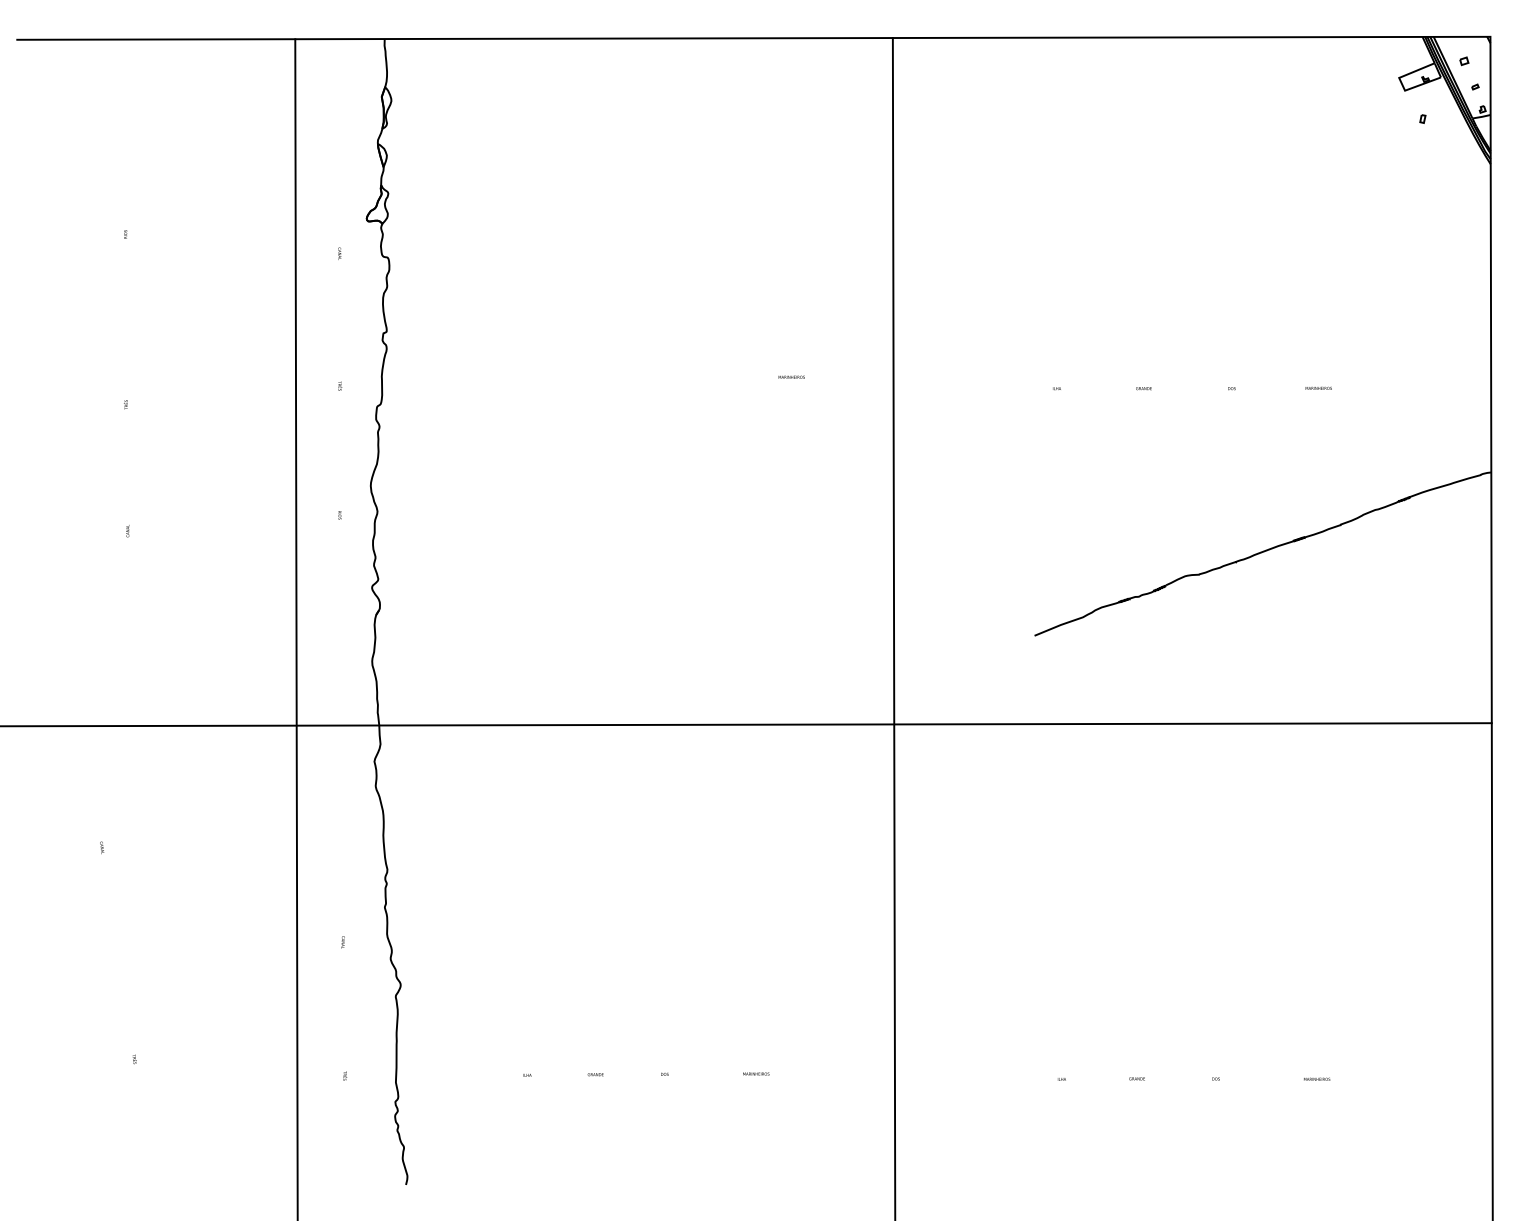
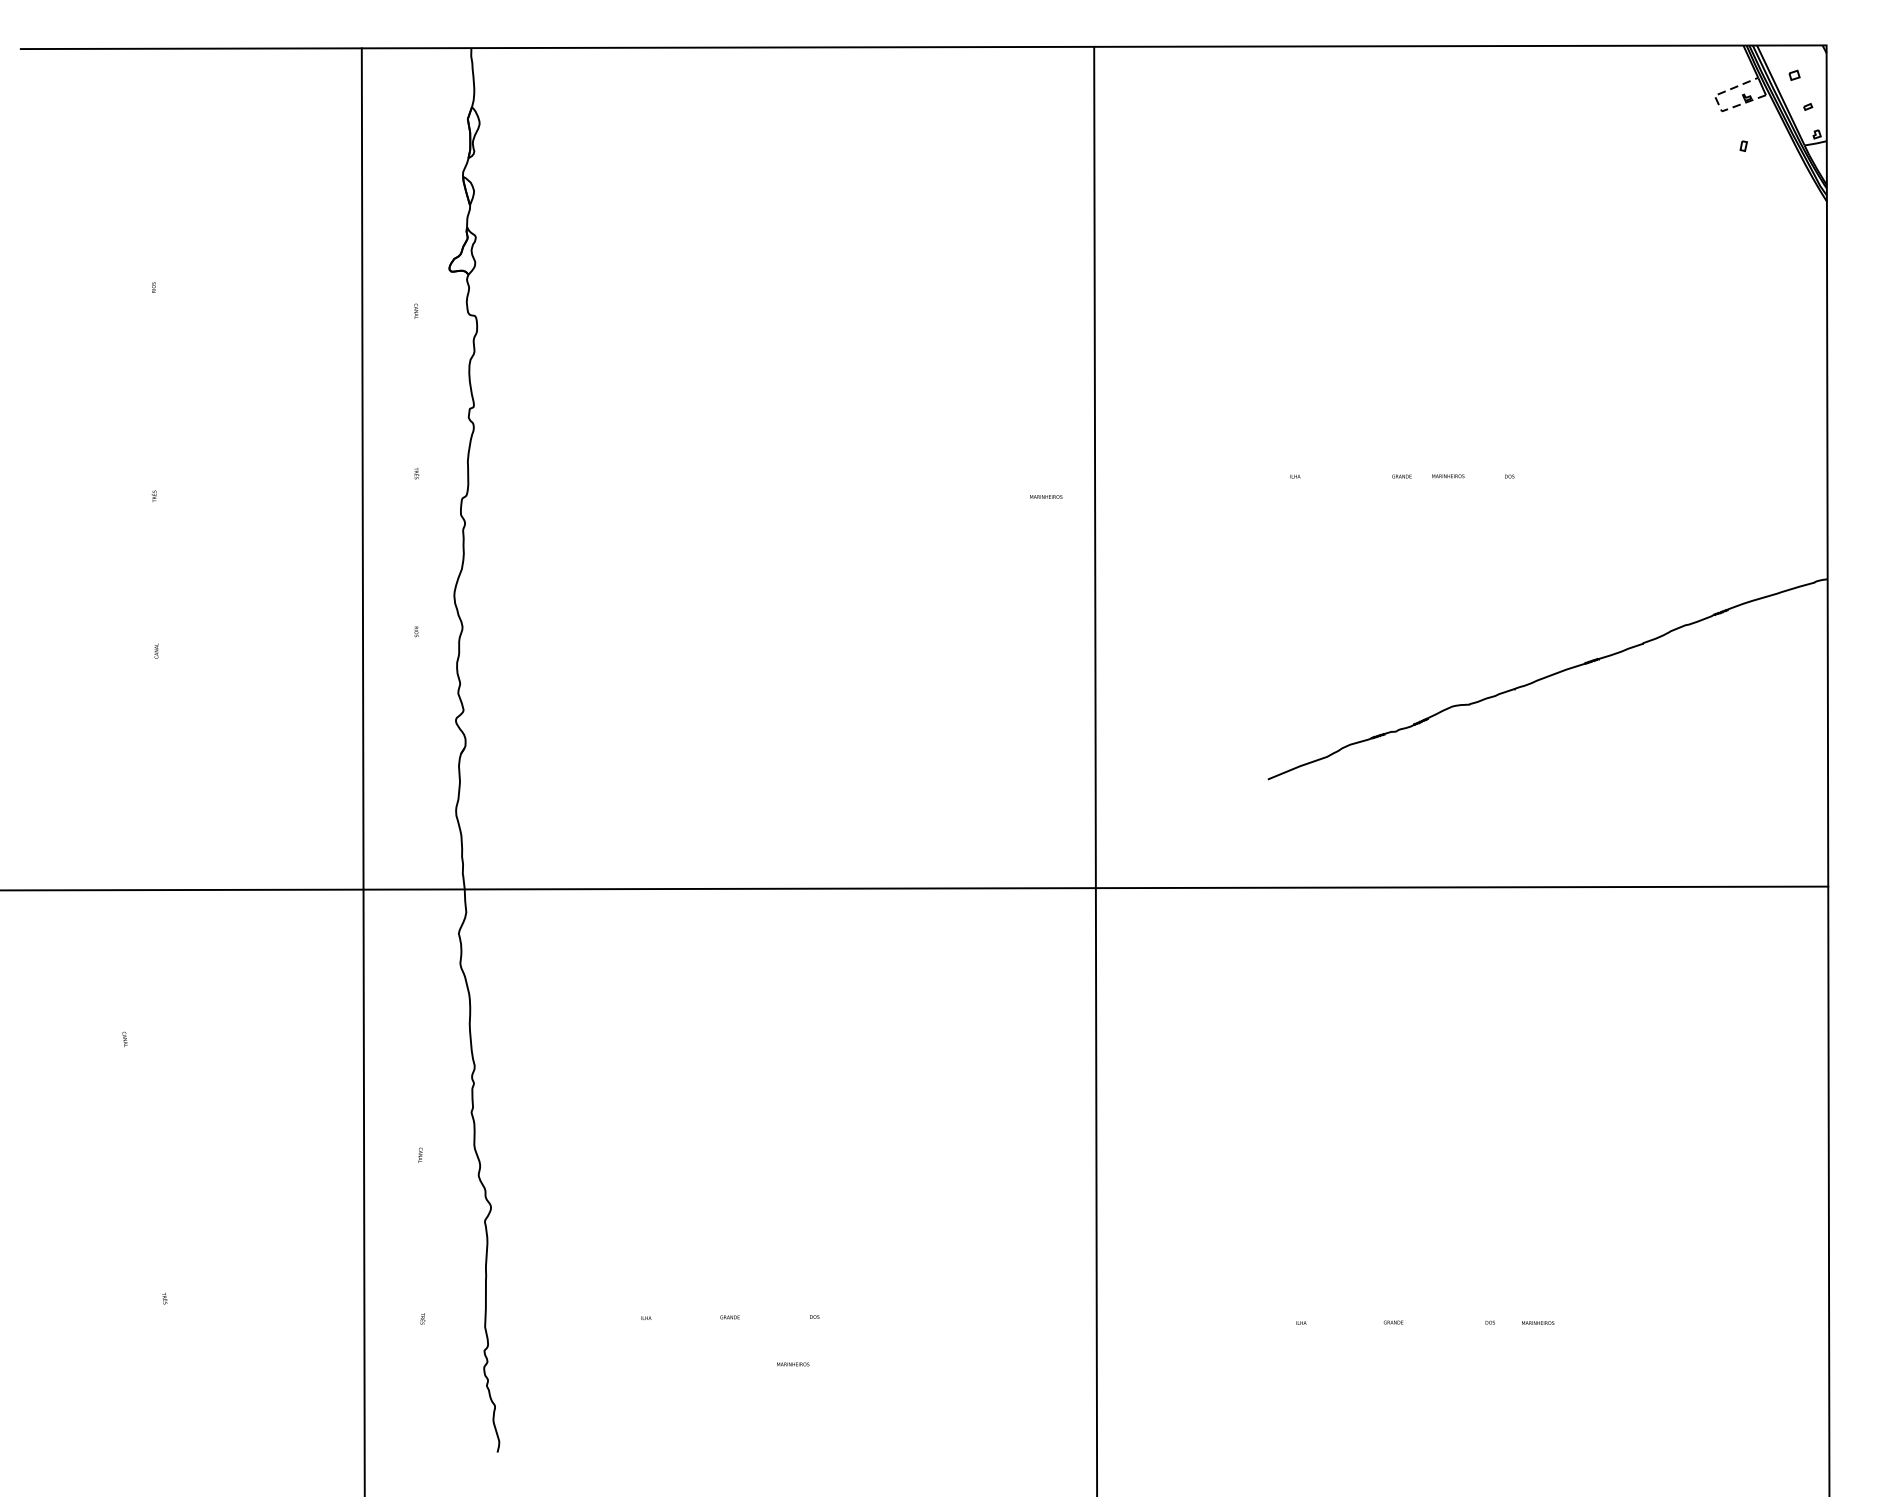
line: (1401, 83) -> (1717, 102), solid -> dashed
text: (791, 376) -> (1045, 496), moved
text: (1318, 387) -> (1447, 475), moved
text: (756, 1073) -> (793, 1363), moved
text: (1317, 1078) -> (1538, 1322), moved

